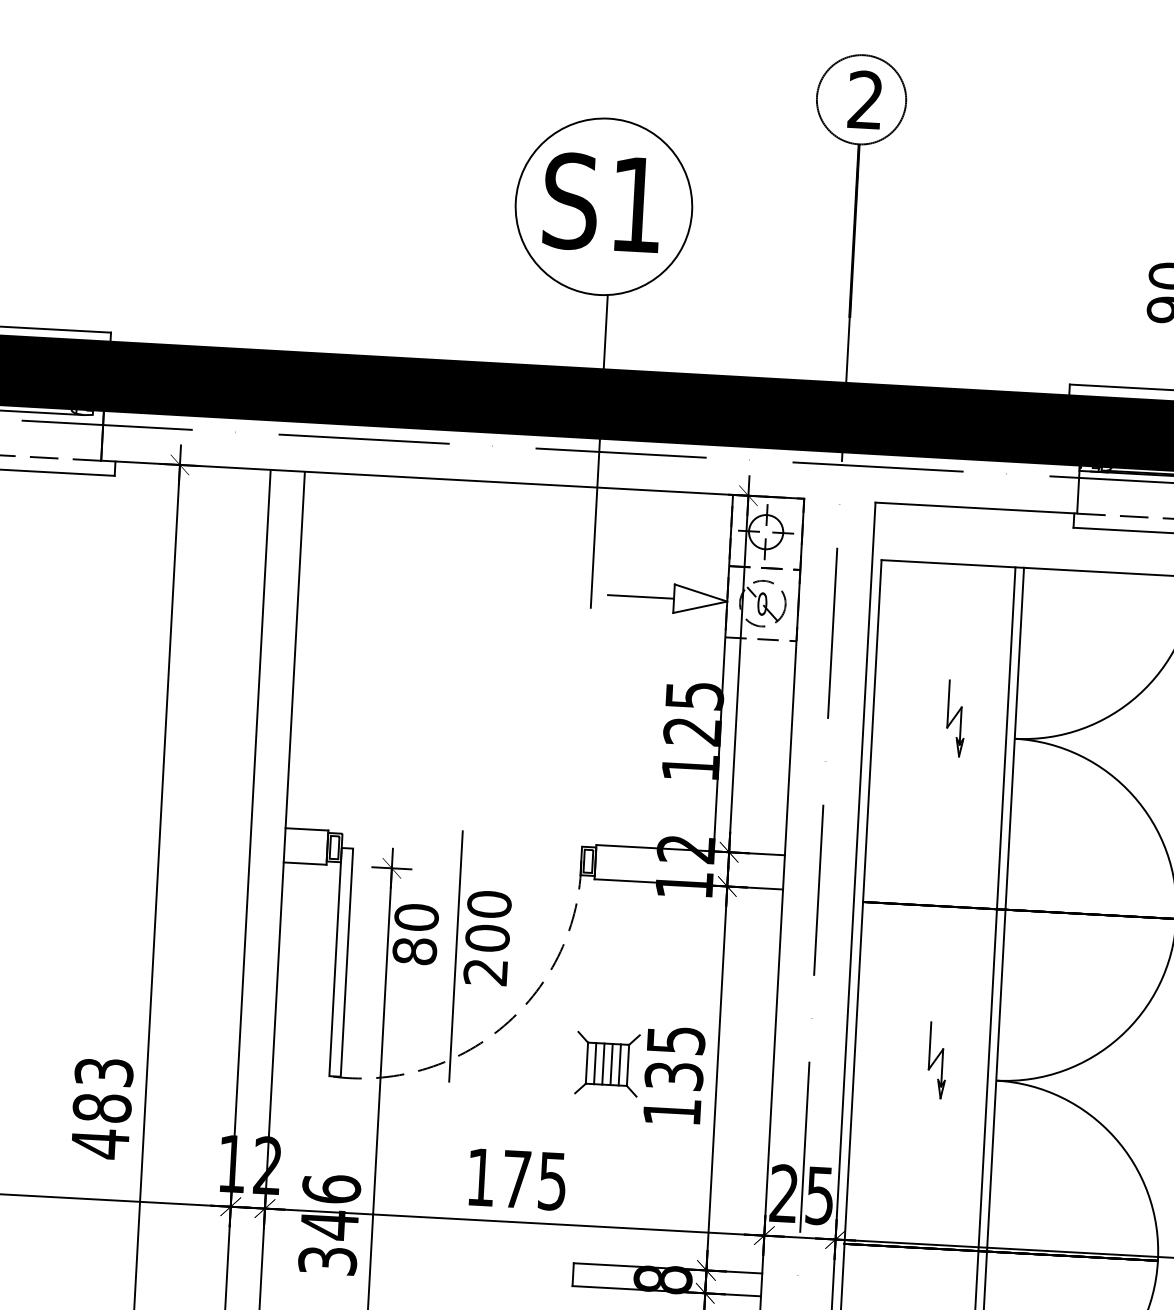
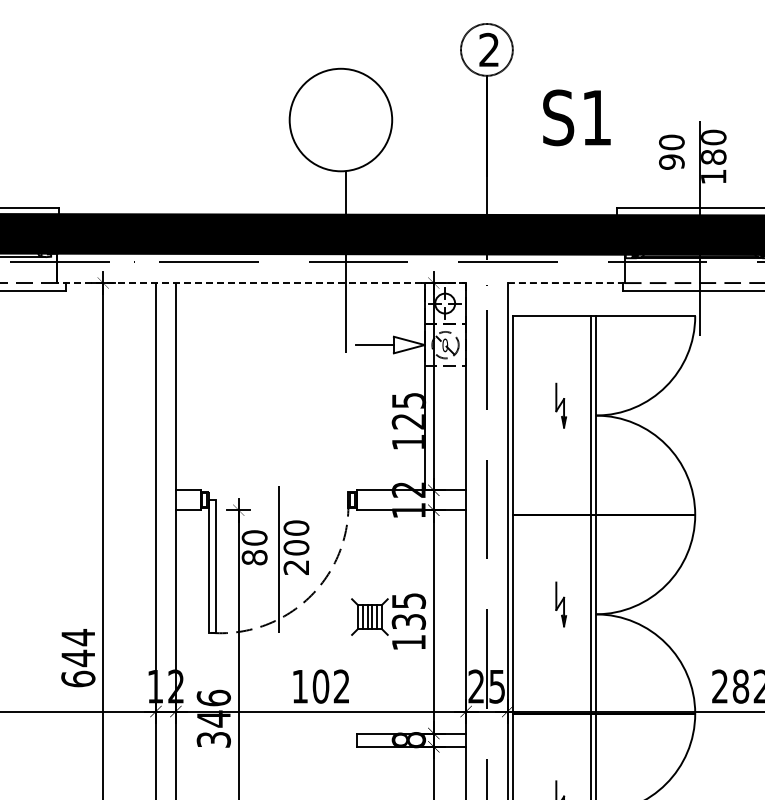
text: (601, 202) -> (576, 117), moved
line: (452, 480) -> (261, 283), solid -> dashed
line: (976, 508) -> (566, 283), solid -> dashed
text: (102, 1108) -> (78, 658), 483 -> 644
text: (533, 1180) -> (330, 686), 175 -> 102

